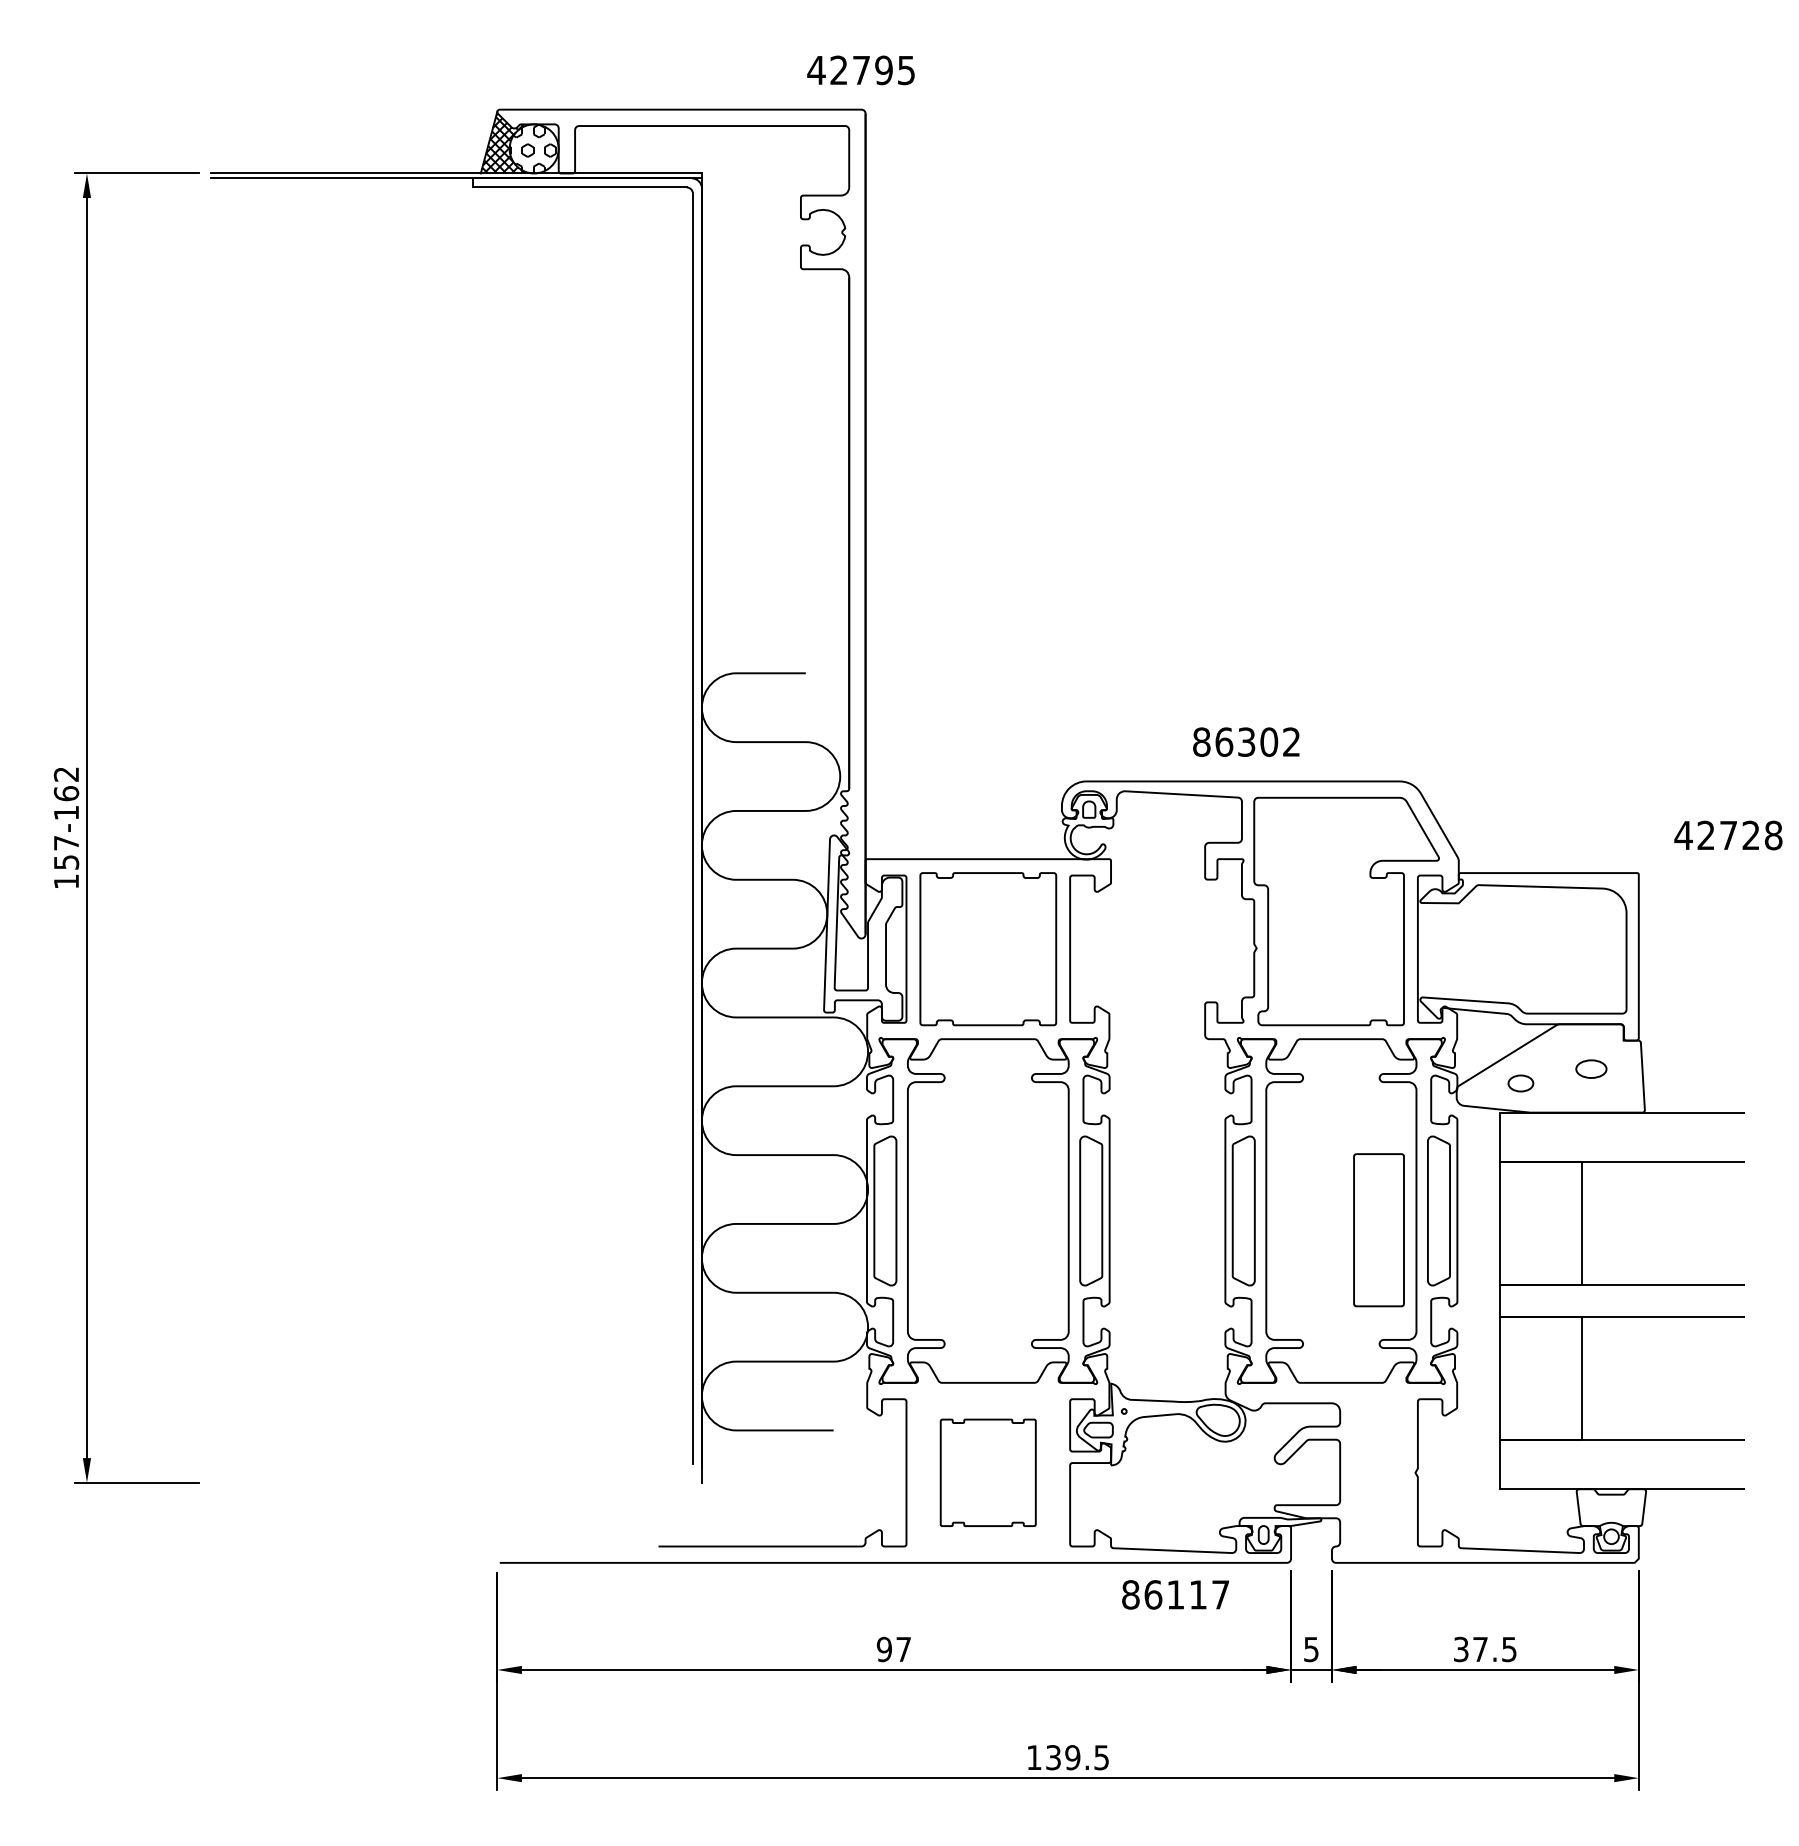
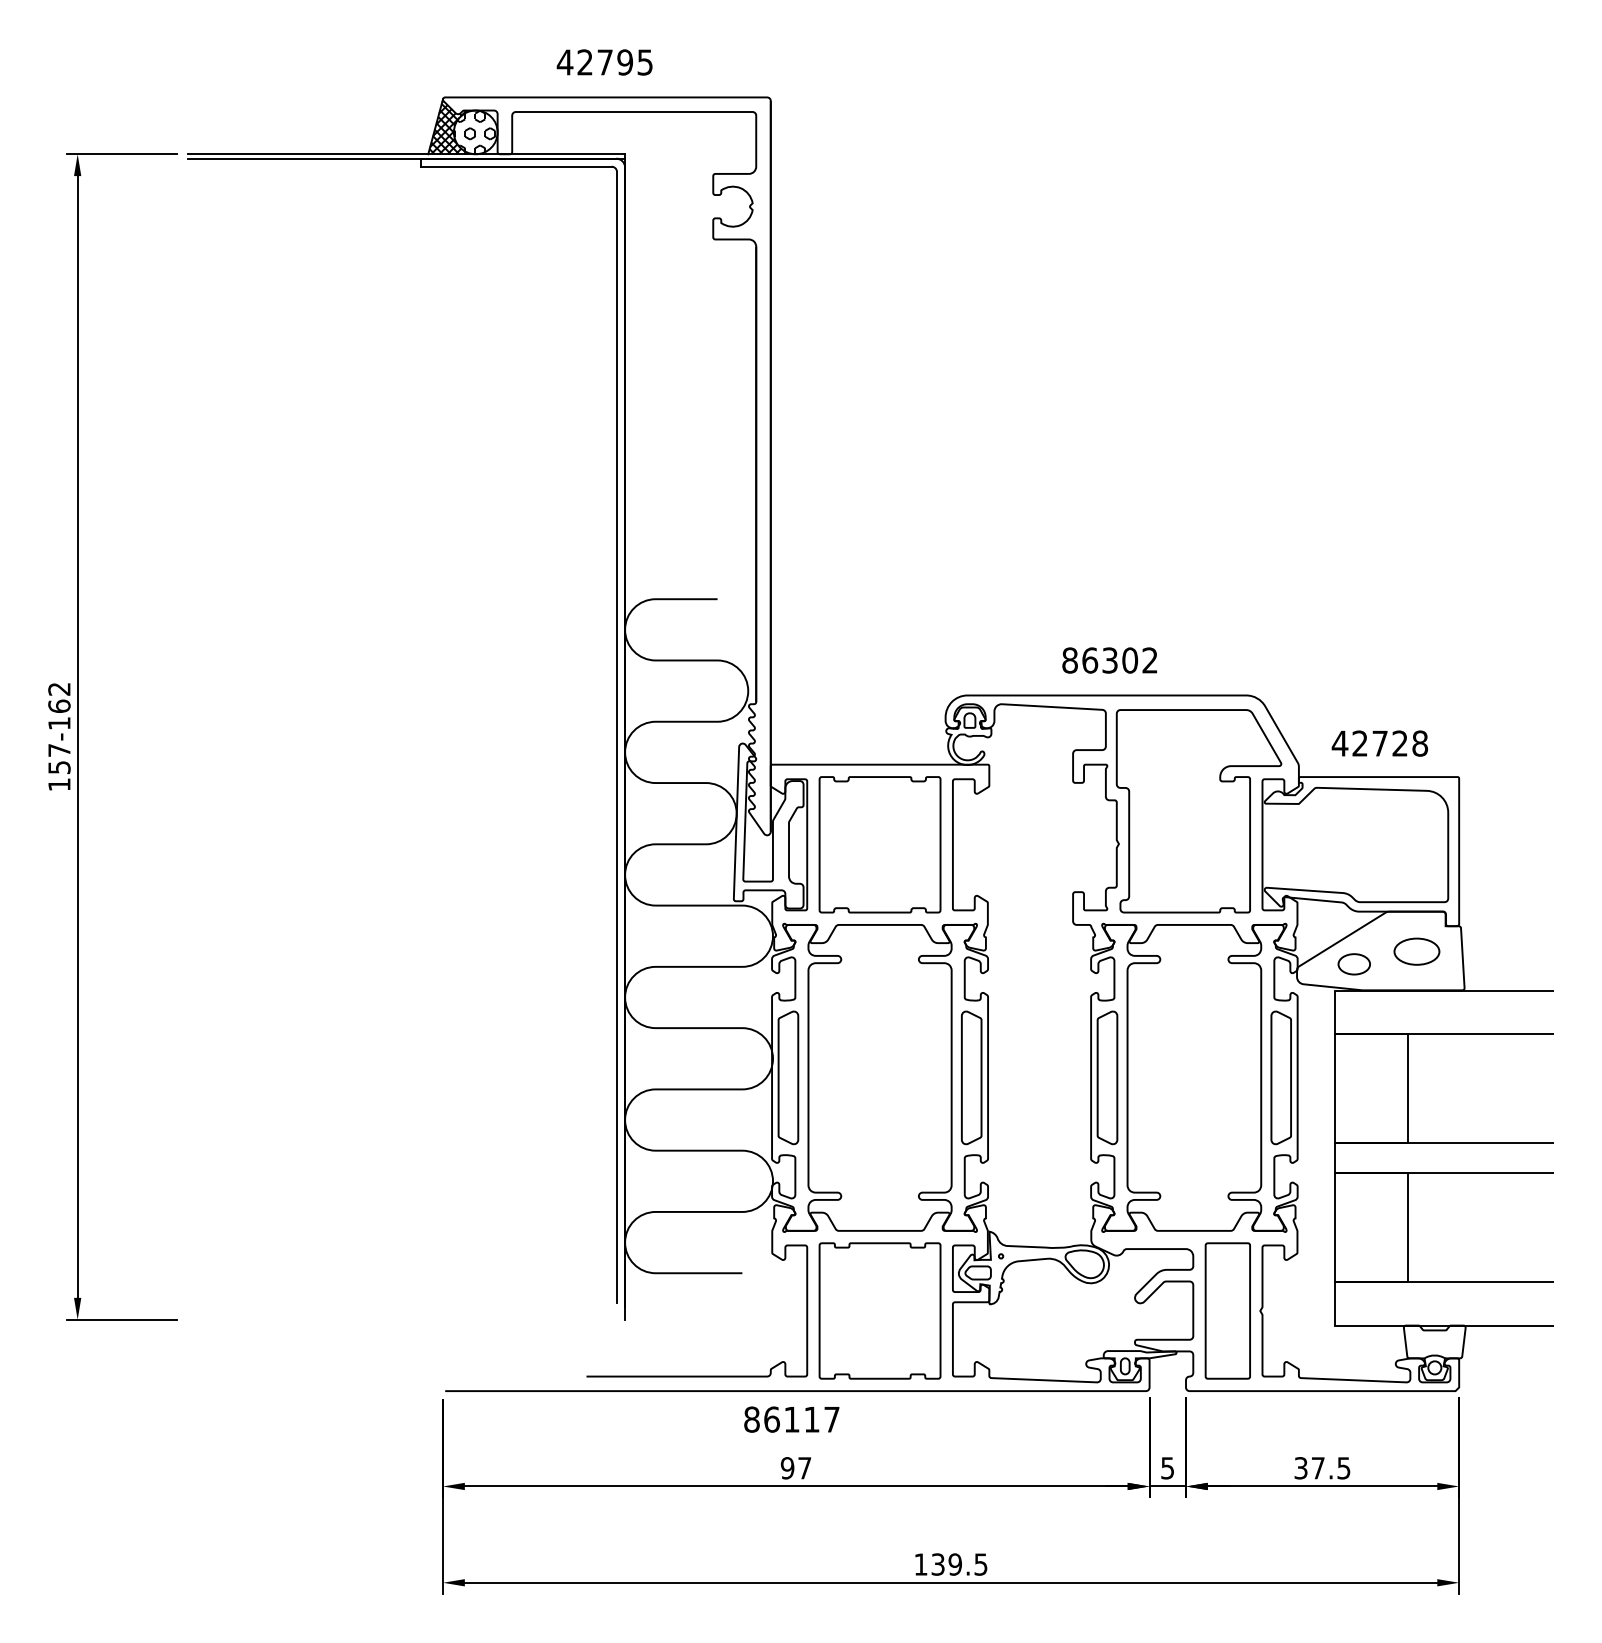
text: (860, 70) -> (604, 62), moved
text: (1727, 835) -> (1379, 743), moved
part: (1590, 1069) -> (1416, 951), size x1.67
part: (1520, 1083) -> (1353, 964), size x1.43
part: (1378, 1229) -> (1227, 1310), moved
part: (987, 1472) -> (879, 1310), size x1.43
text: (1175, 1594) -> (791, 1419), moved

